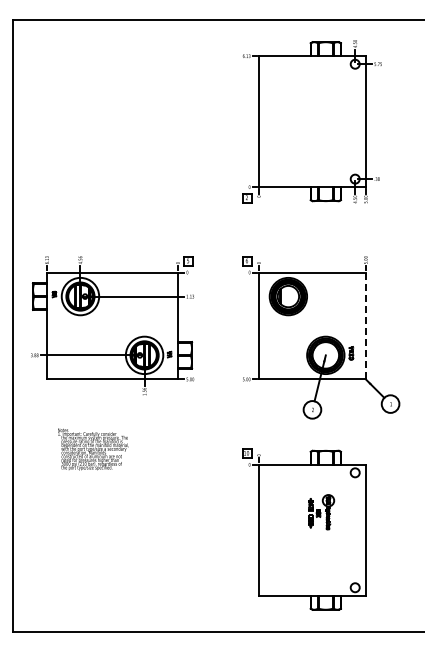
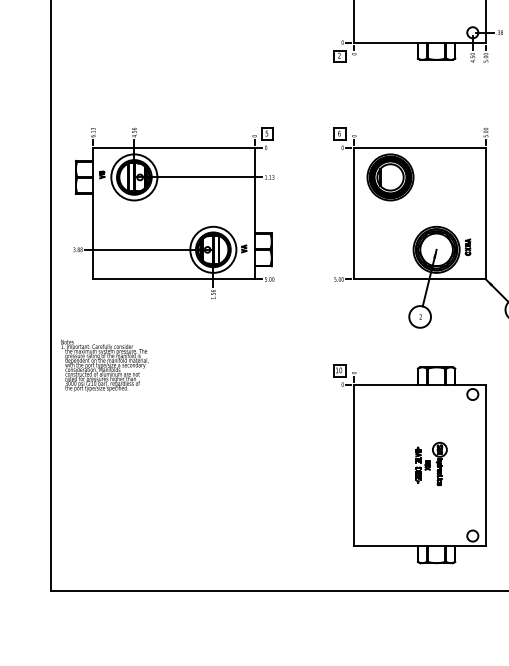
line: (365, 326) -> (485, 214), dashed -> solid
text: (93, 449) -> (104, 365), moved
part: (321, 512) -> (431, 464), moved

